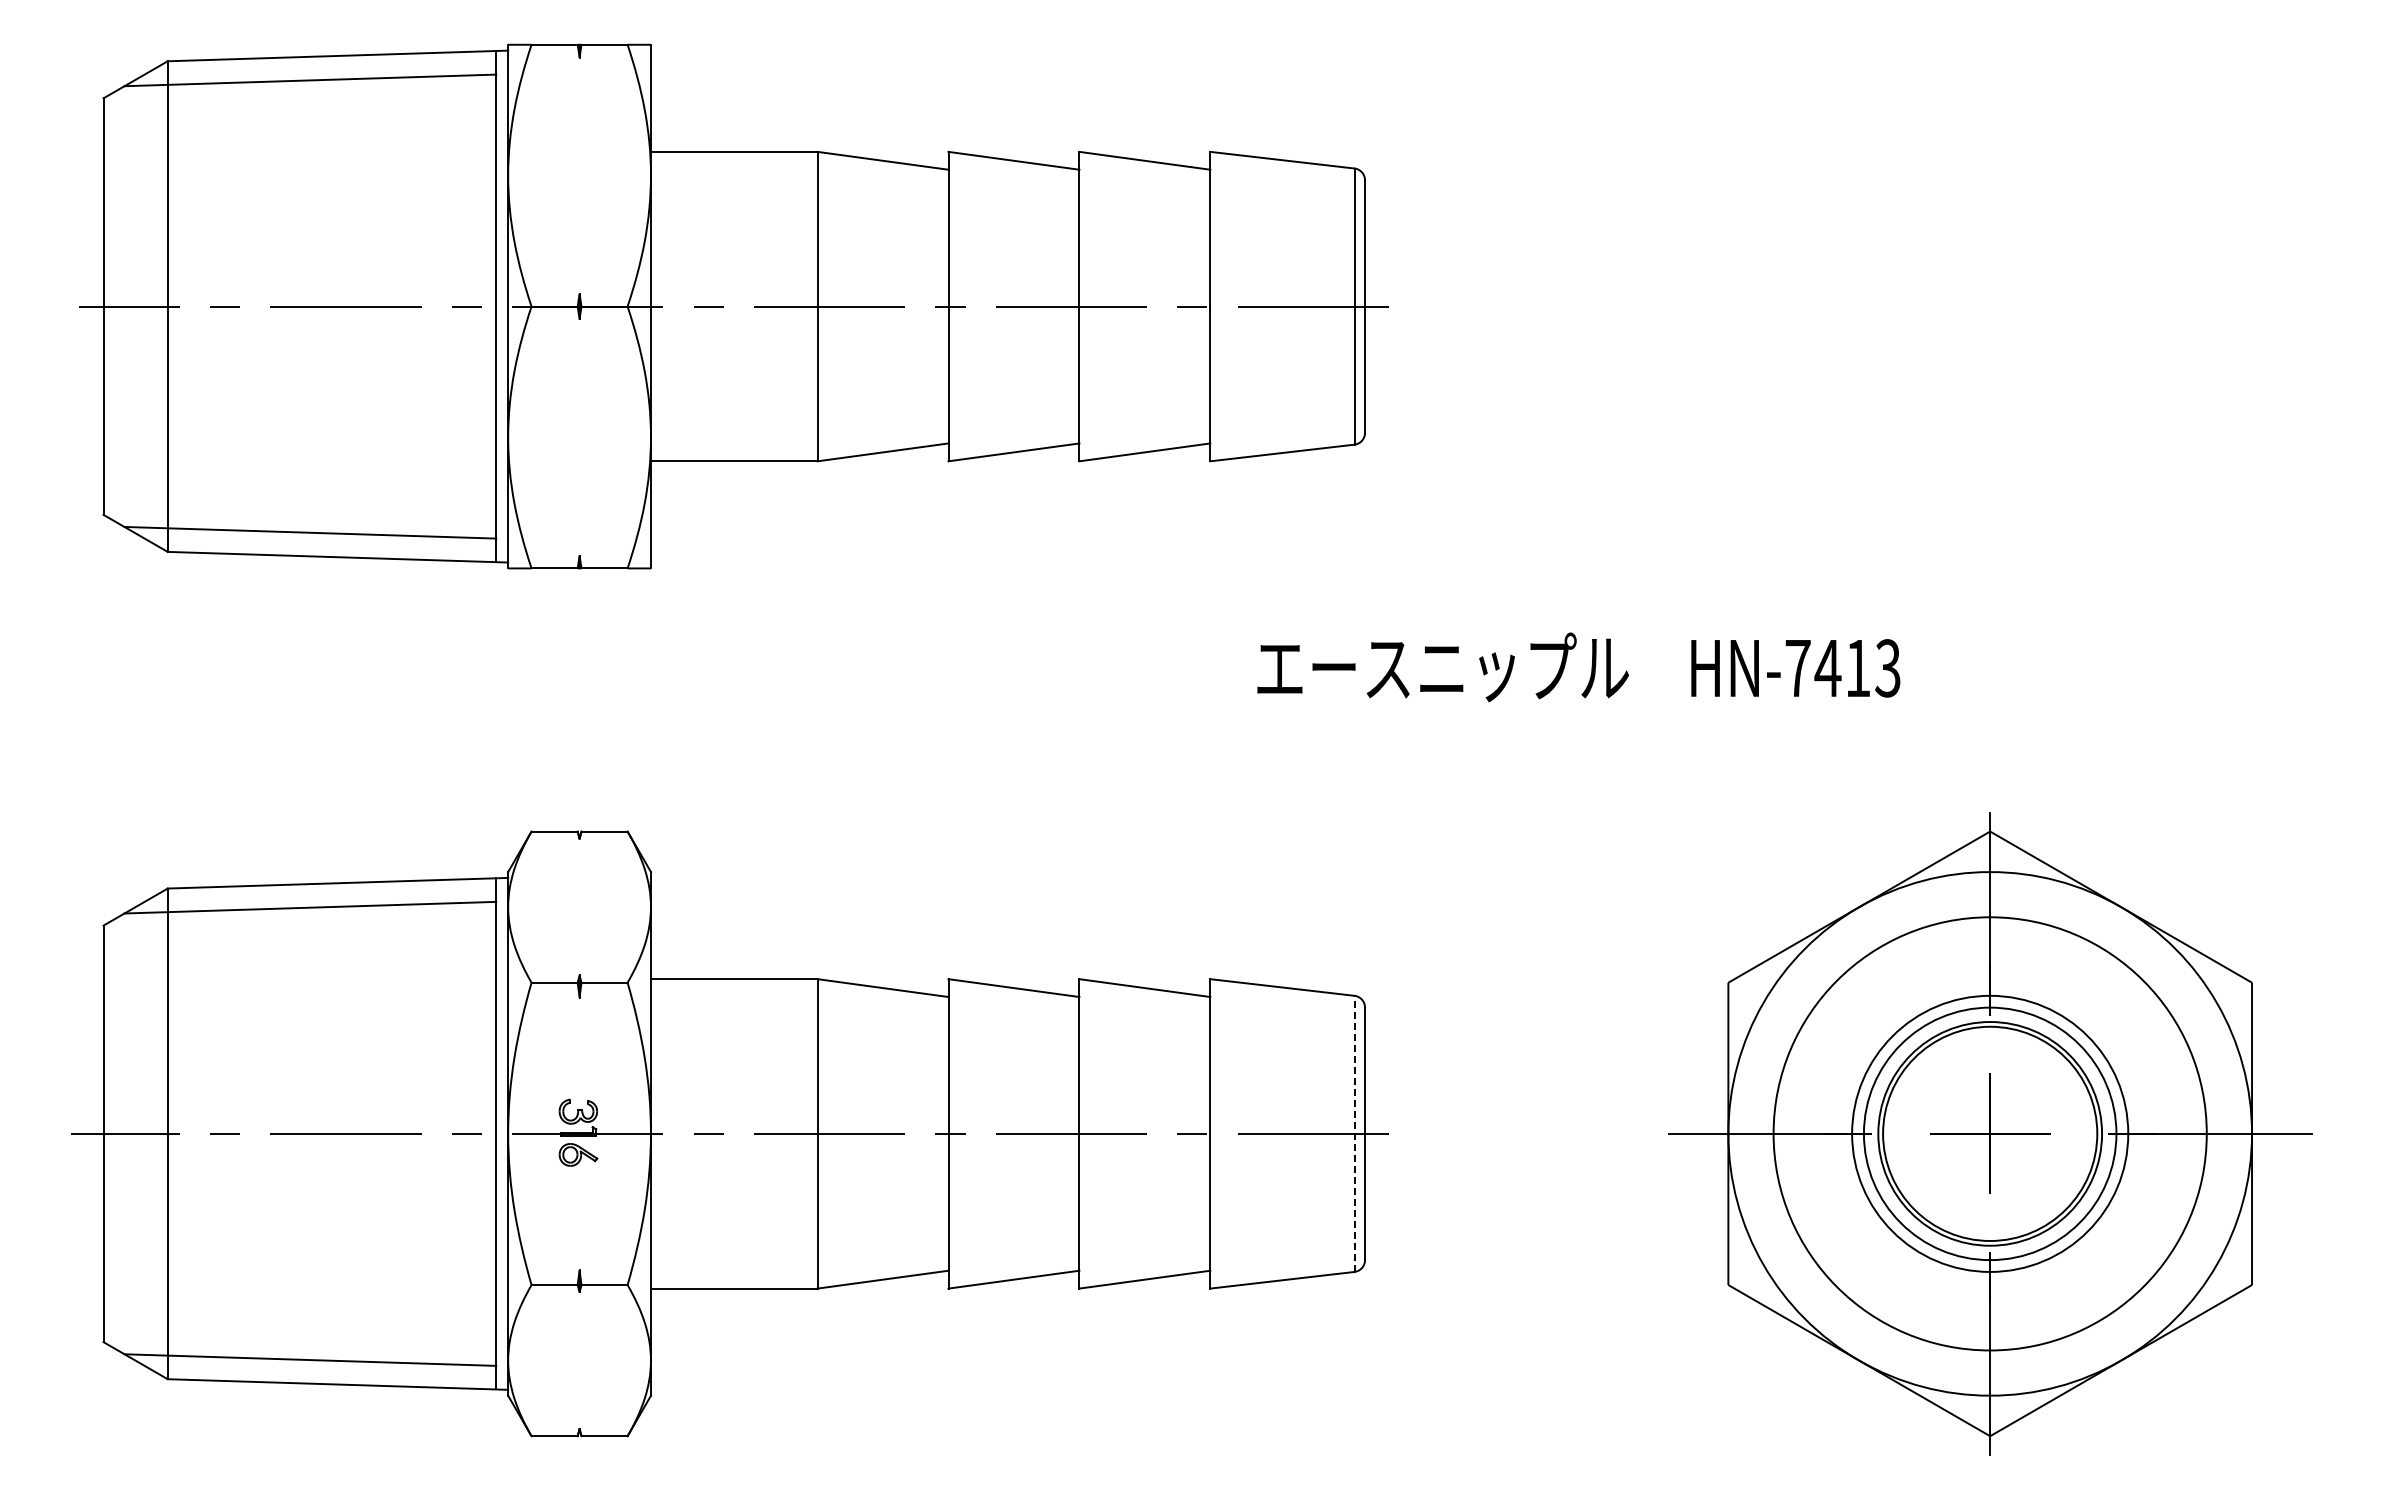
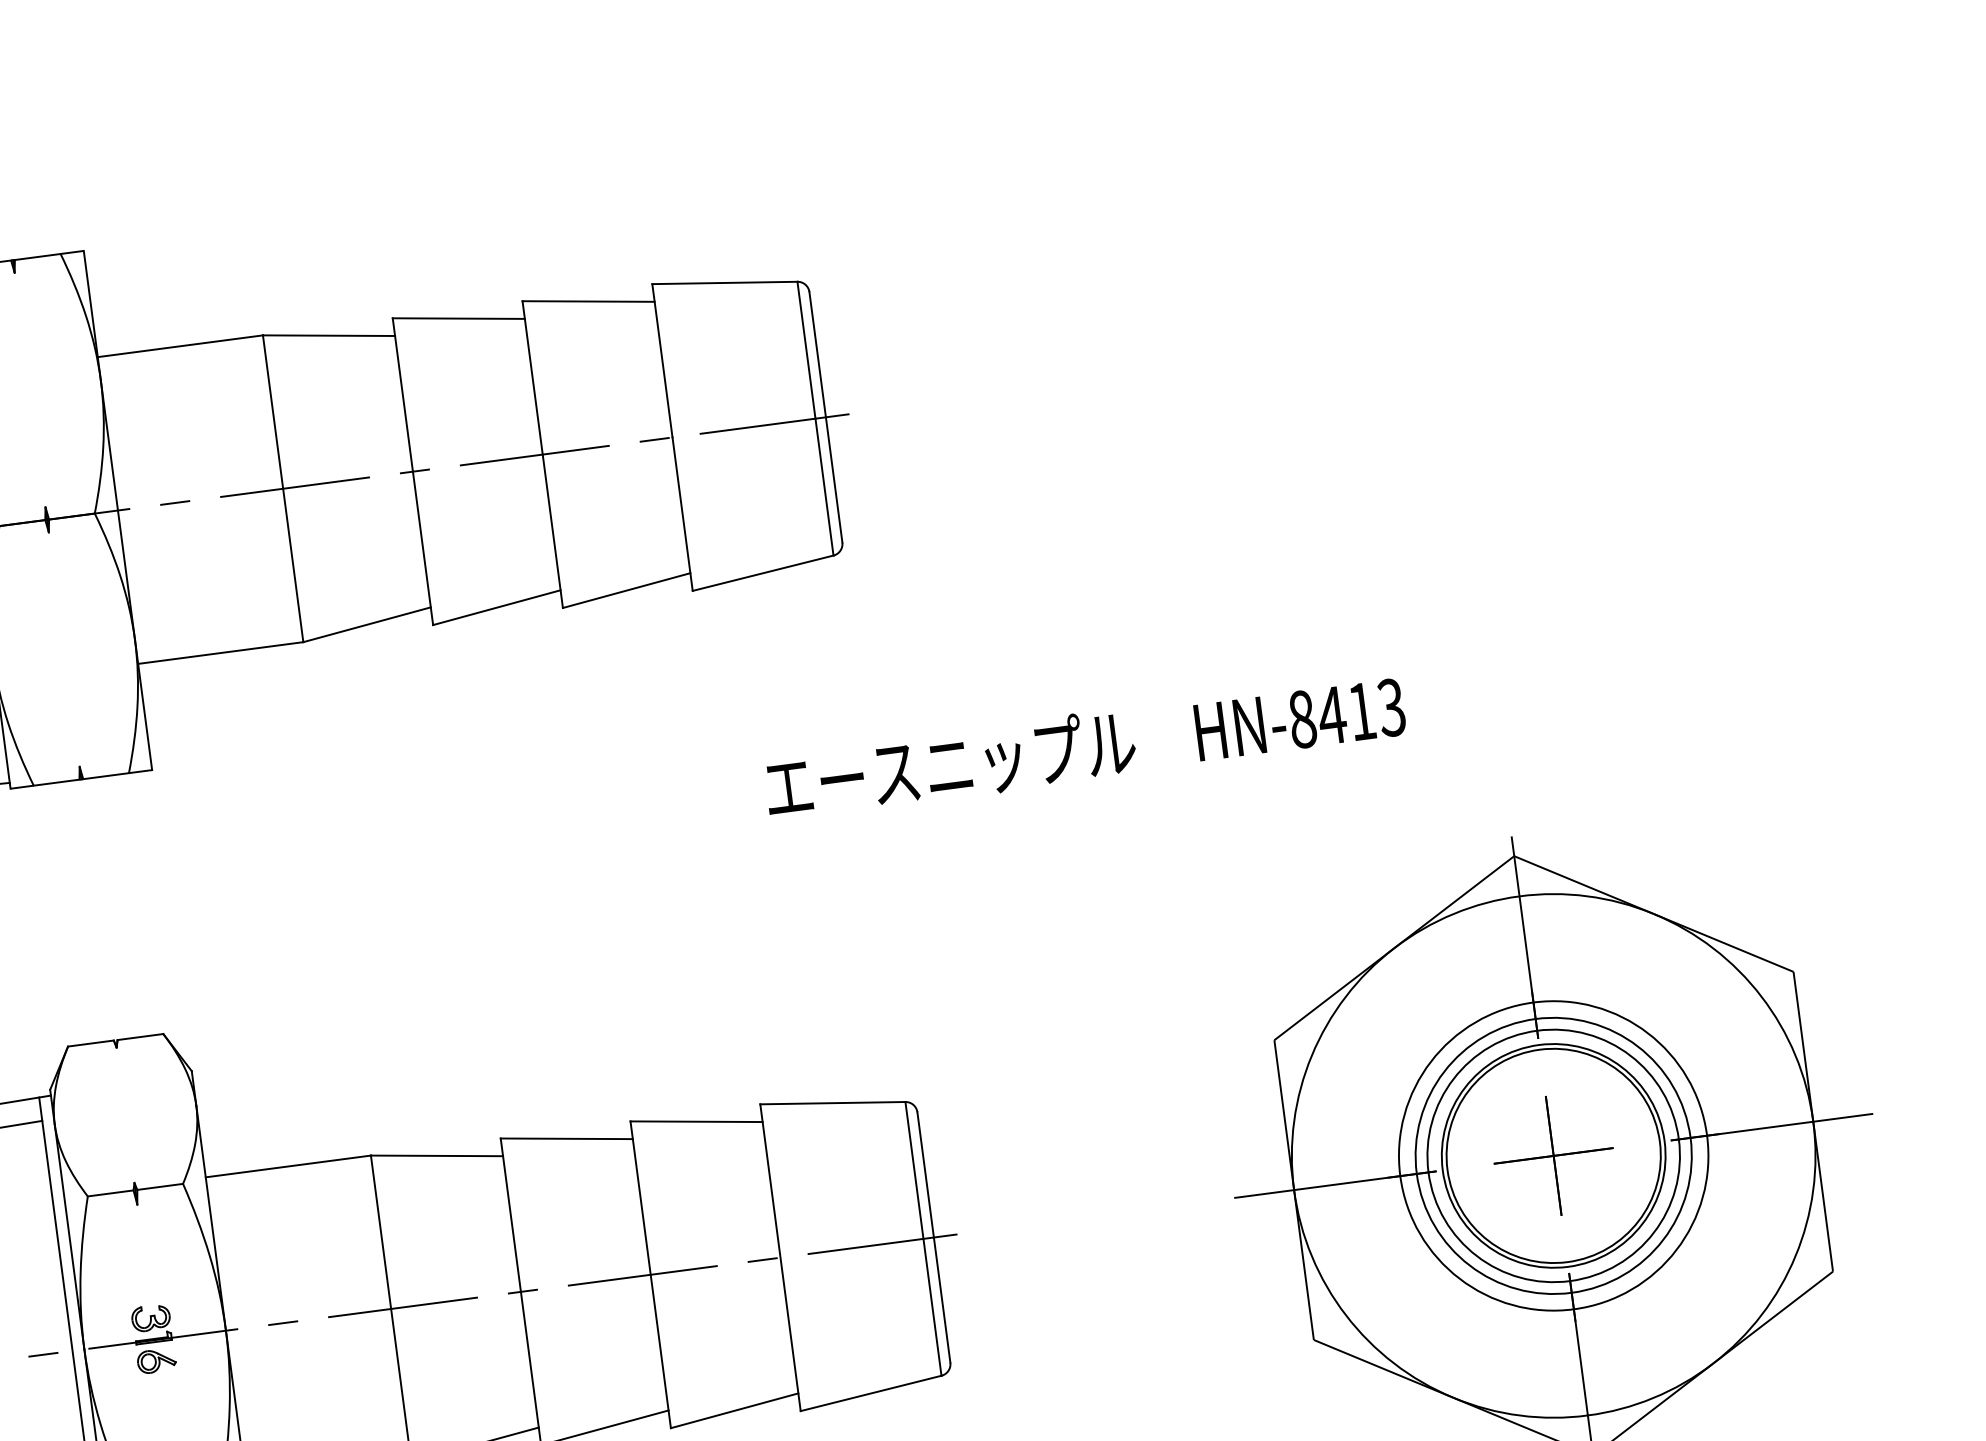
text: (1797, 668) -> (1301, 719), HN-7413 -> HN-8413
line: (1354, 1133) -> (923, 1238), dashed -> solid
circle: (1989, 1133) -> (1552, 1155), size x0.71

